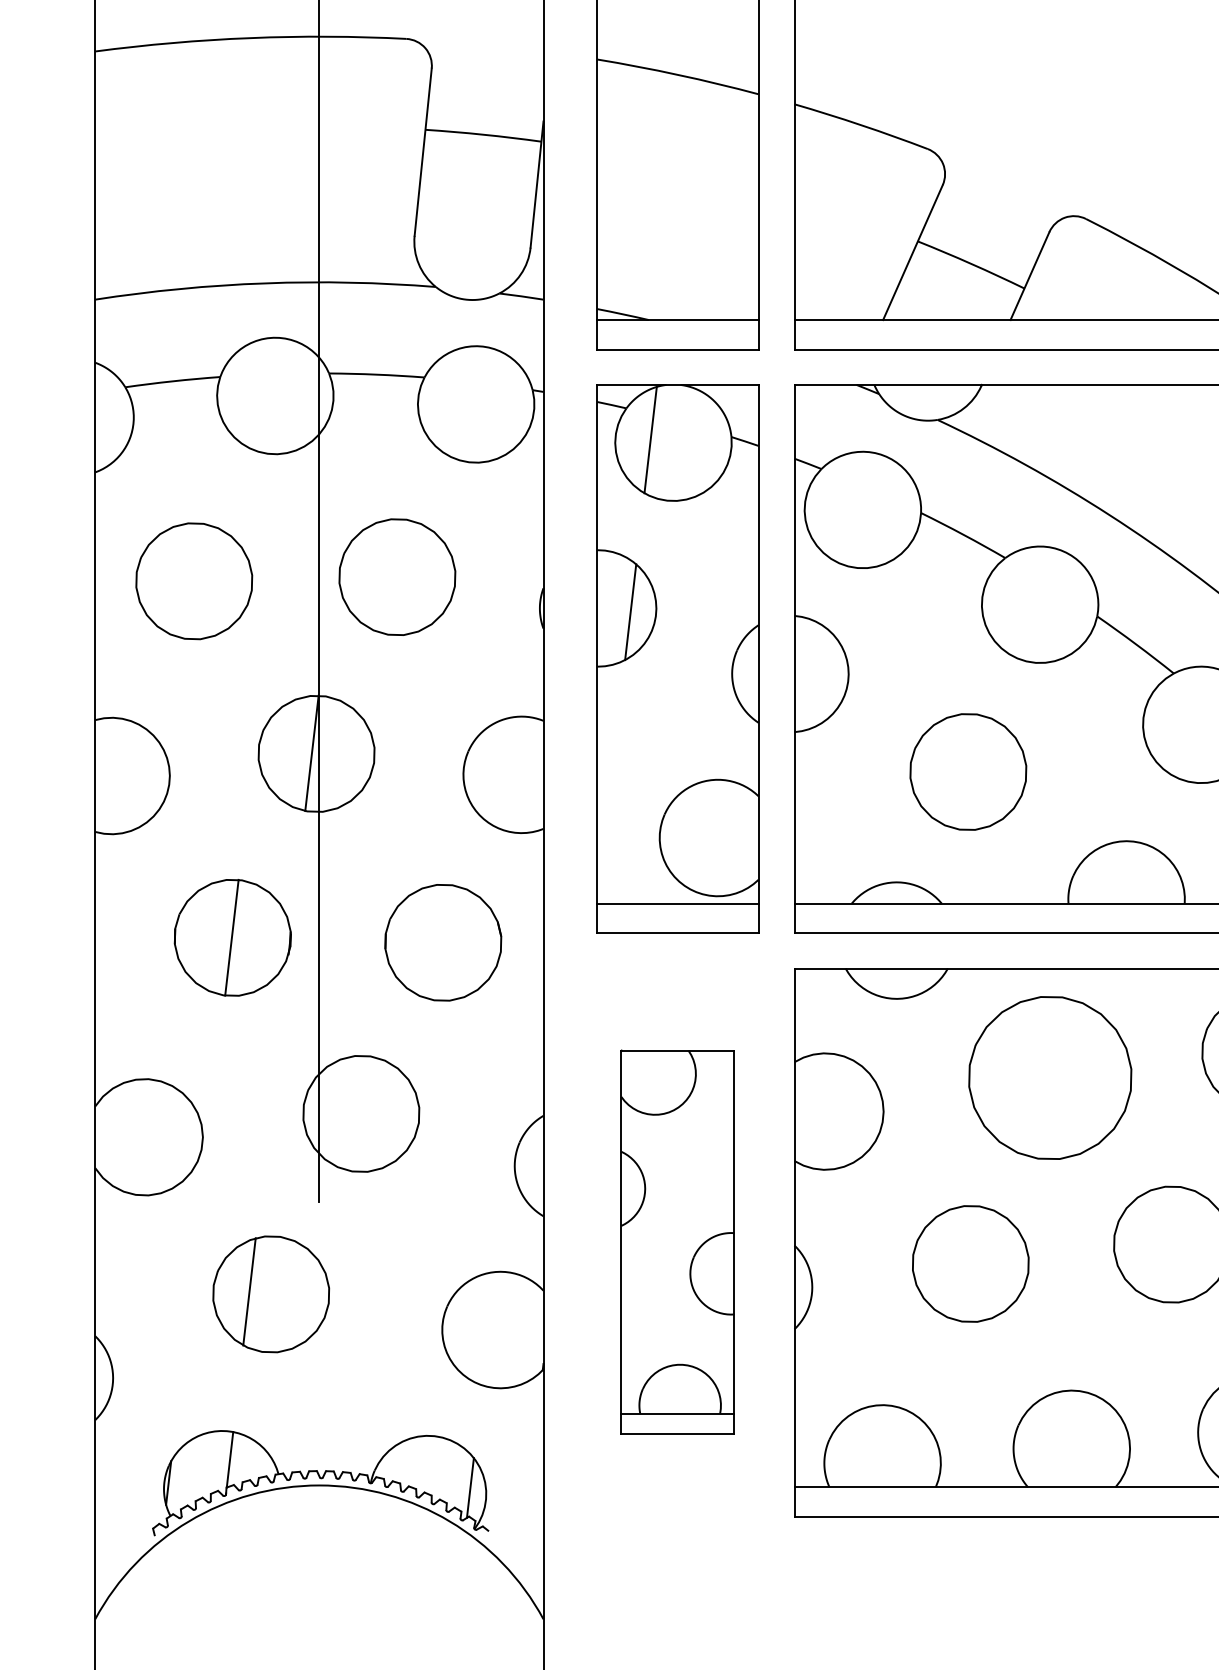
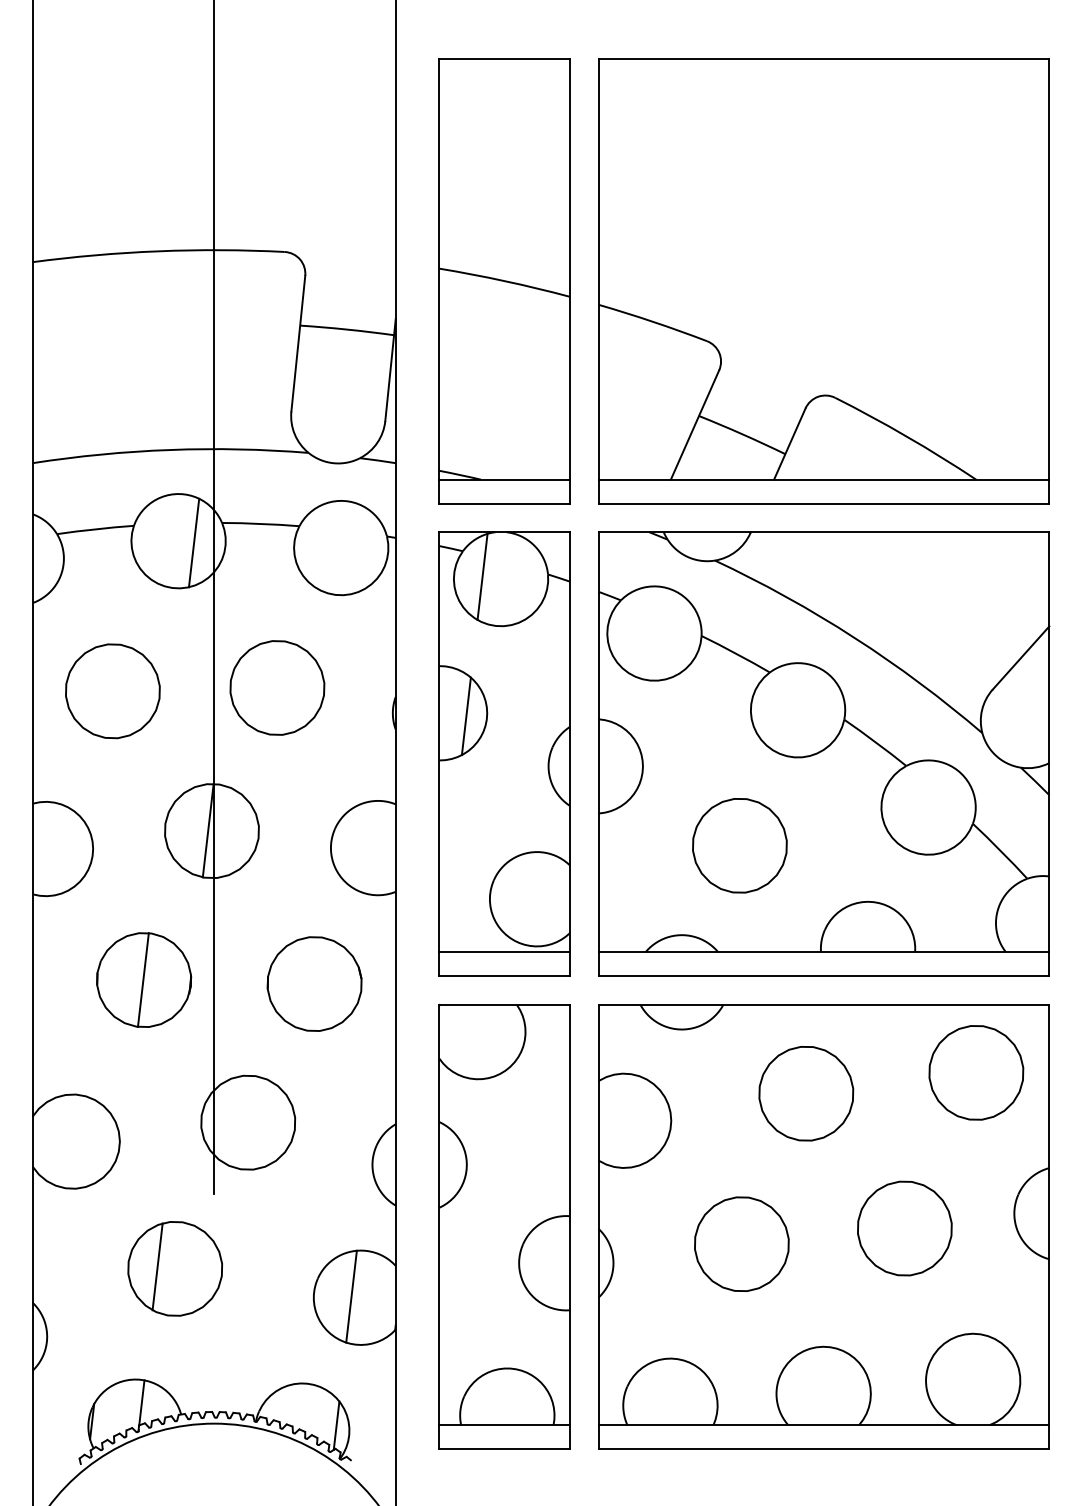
line: (293, 397) -> (193, 542), added
part: (1050, 1077) -> (806, 1093), size x0.71
part: (677, 1242) -> (504, 1226), size x1.43
line: (488, 1328) -> (351, 1296), added

